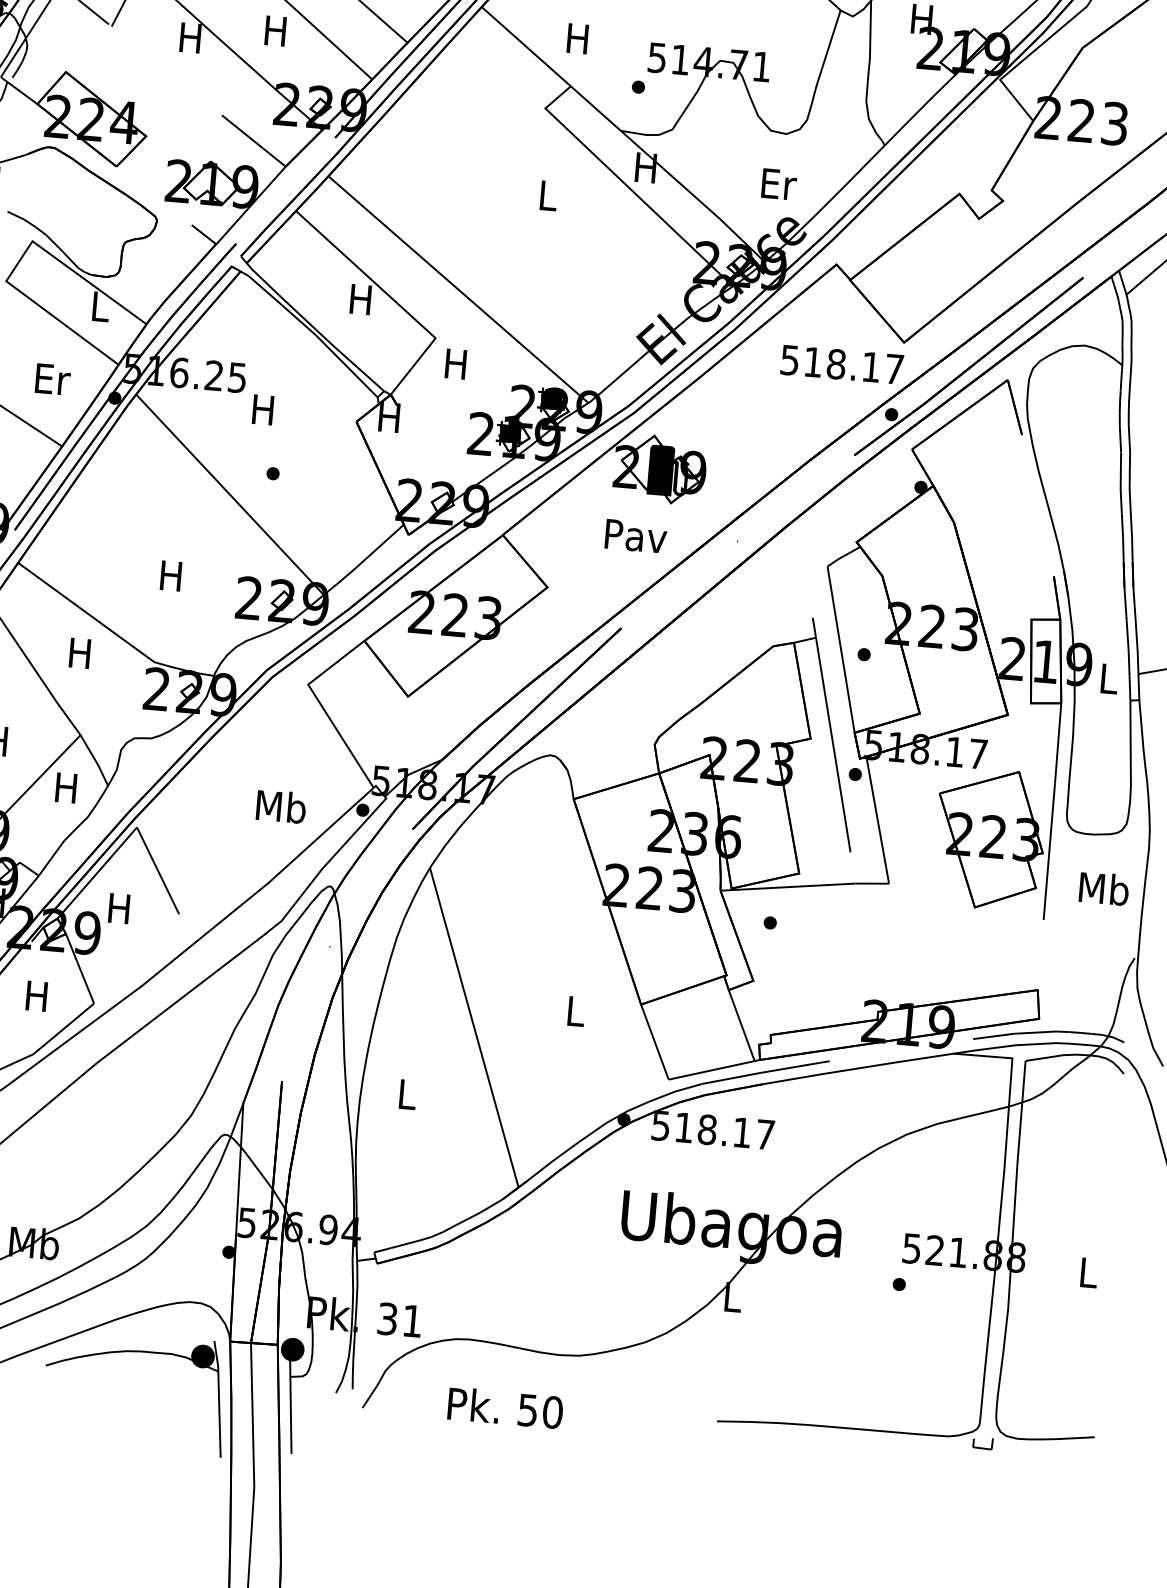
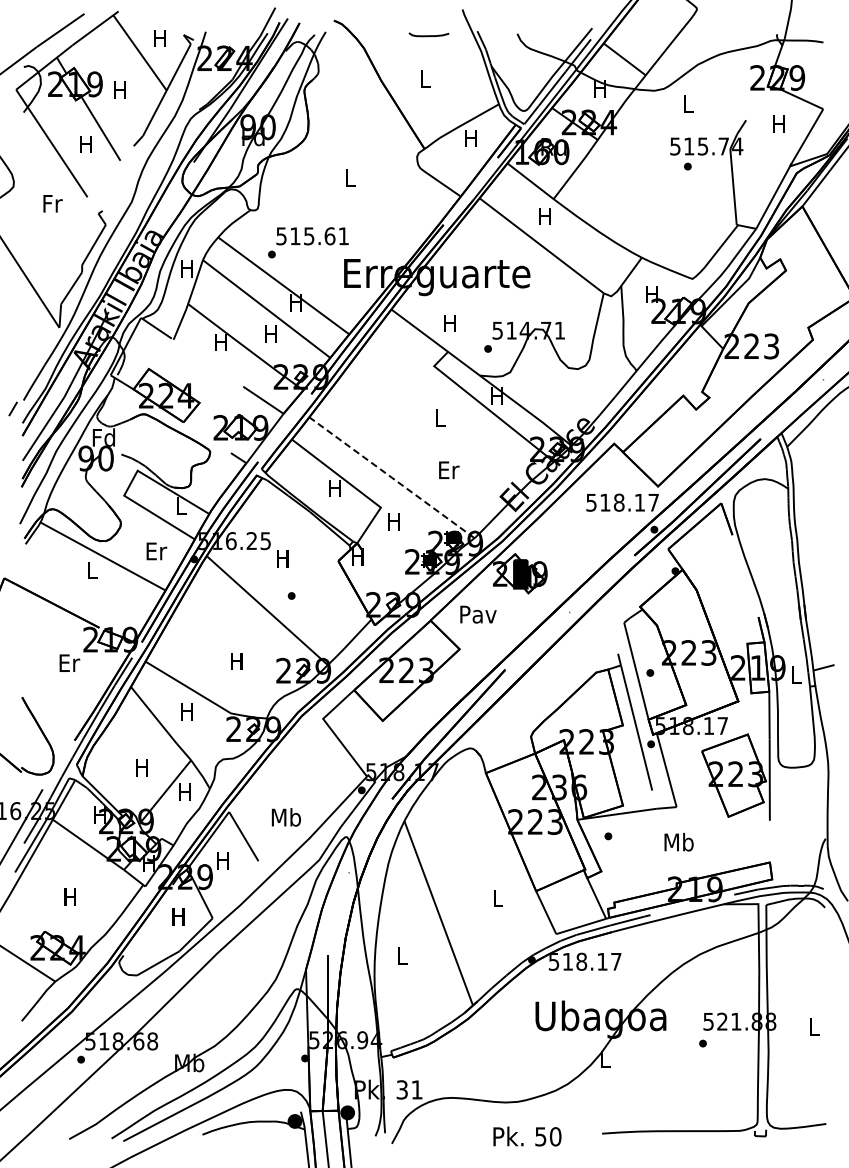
text: (779, 183) -> (449, 469), moved
line: (457, 289) -> (391, 477), solid -> dashed
text: (636, 536) -> (478, 614), moved
text: (279, 806) -> (285, 817), moved
text: (1103, 889) -> (678, 842), moved
text: (505, 1407) -> (527, 1136), moved

